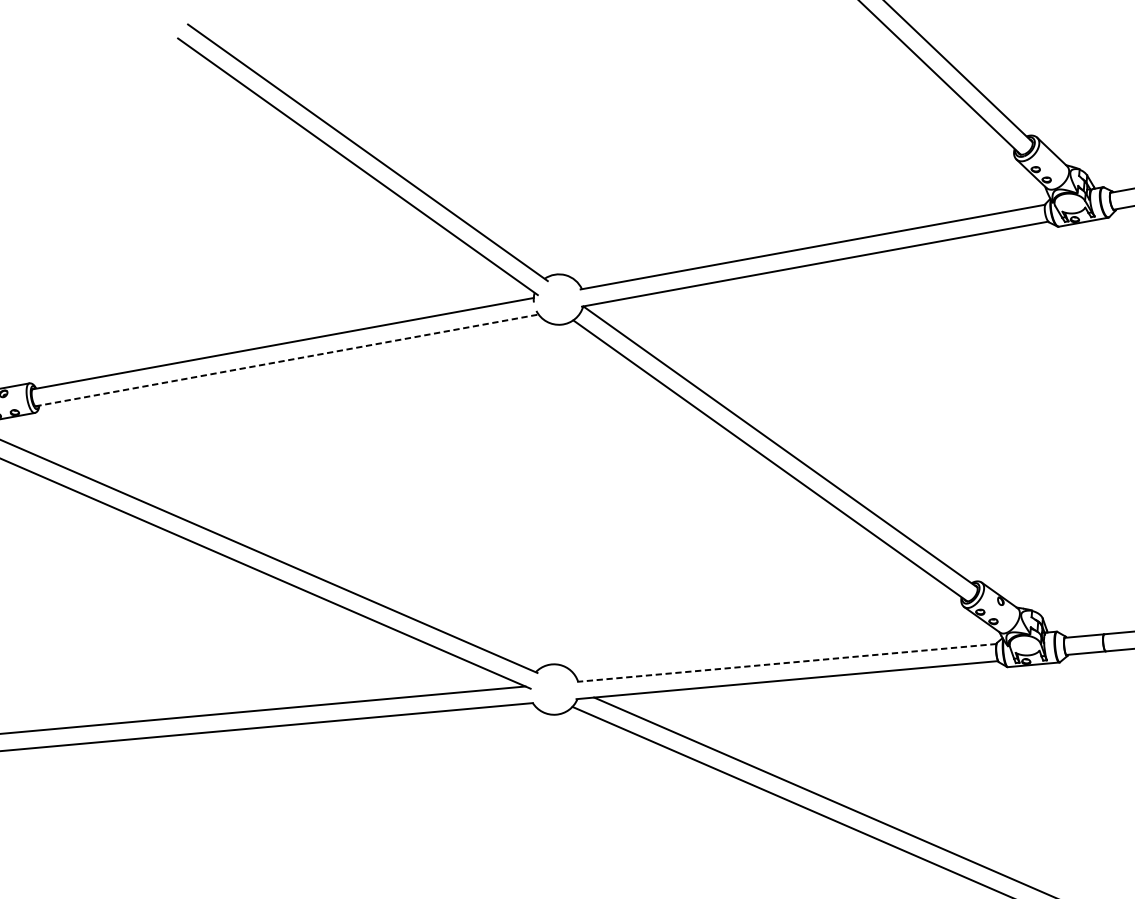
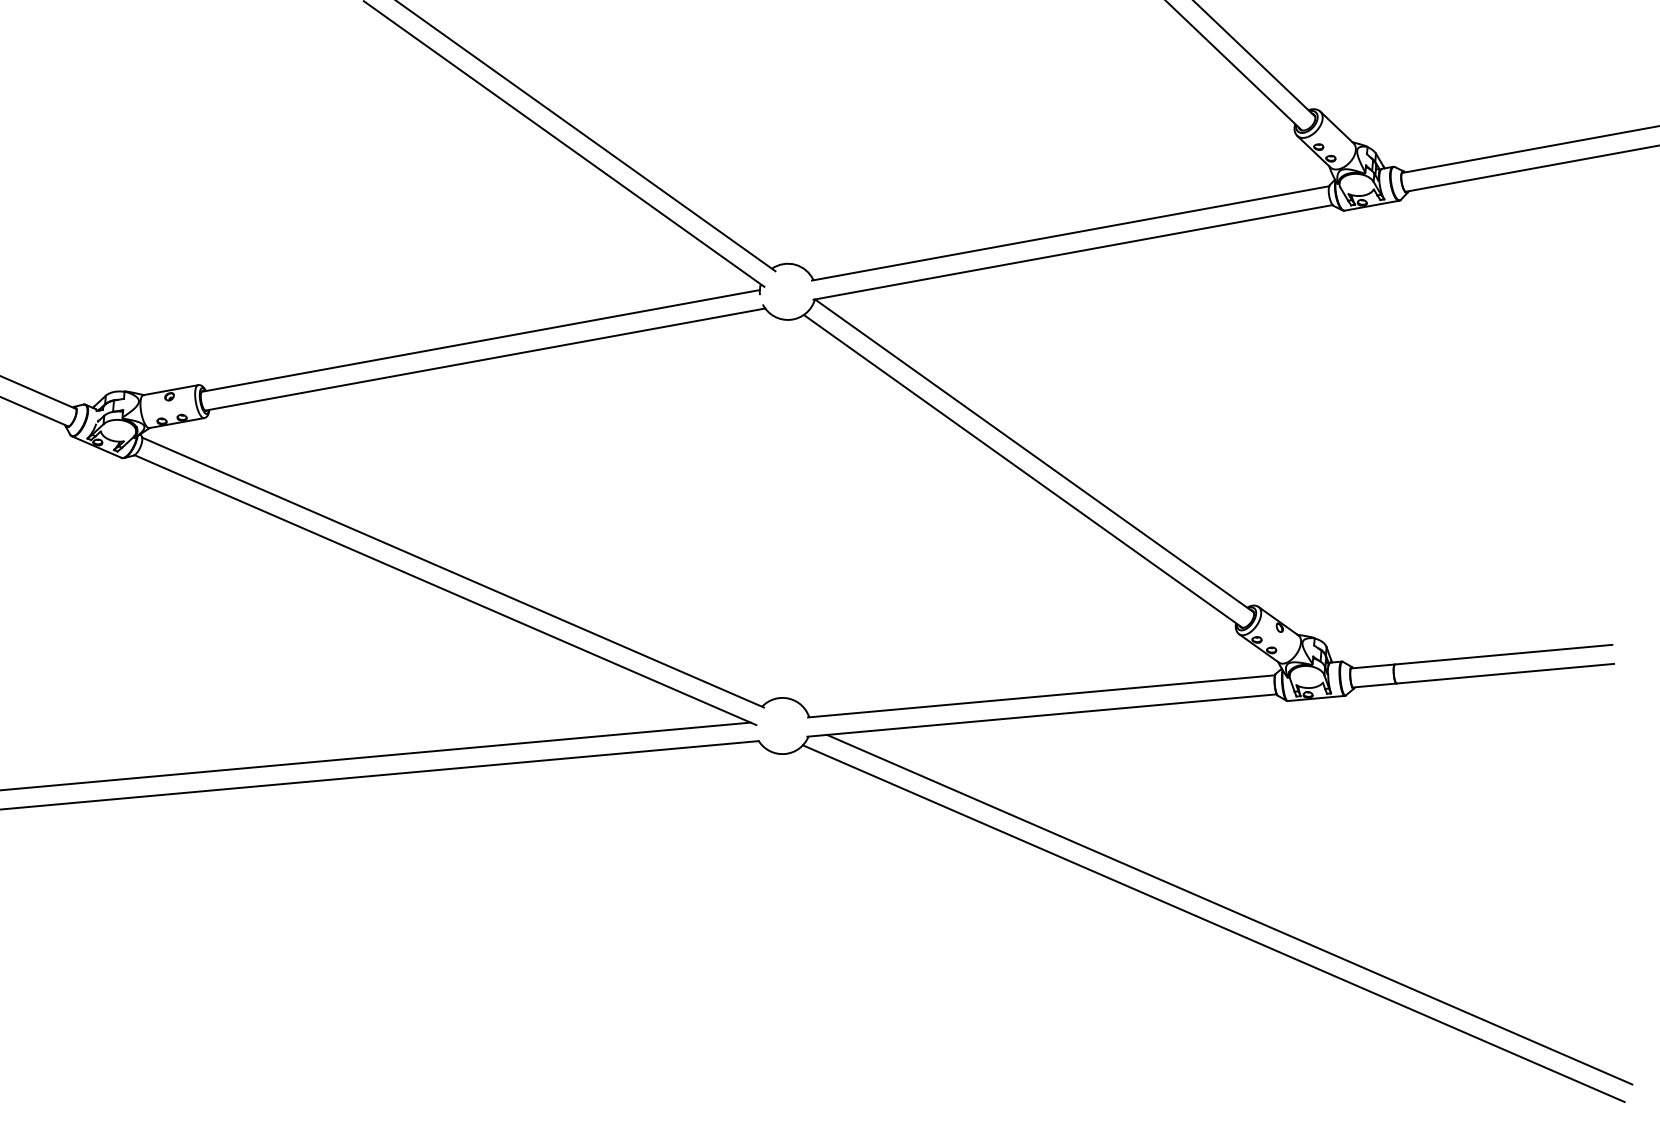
line: (287, 360) -> (485, 359), dashed -> solid
line: (786, 663) -> (1041, 696), dashed -> solid

